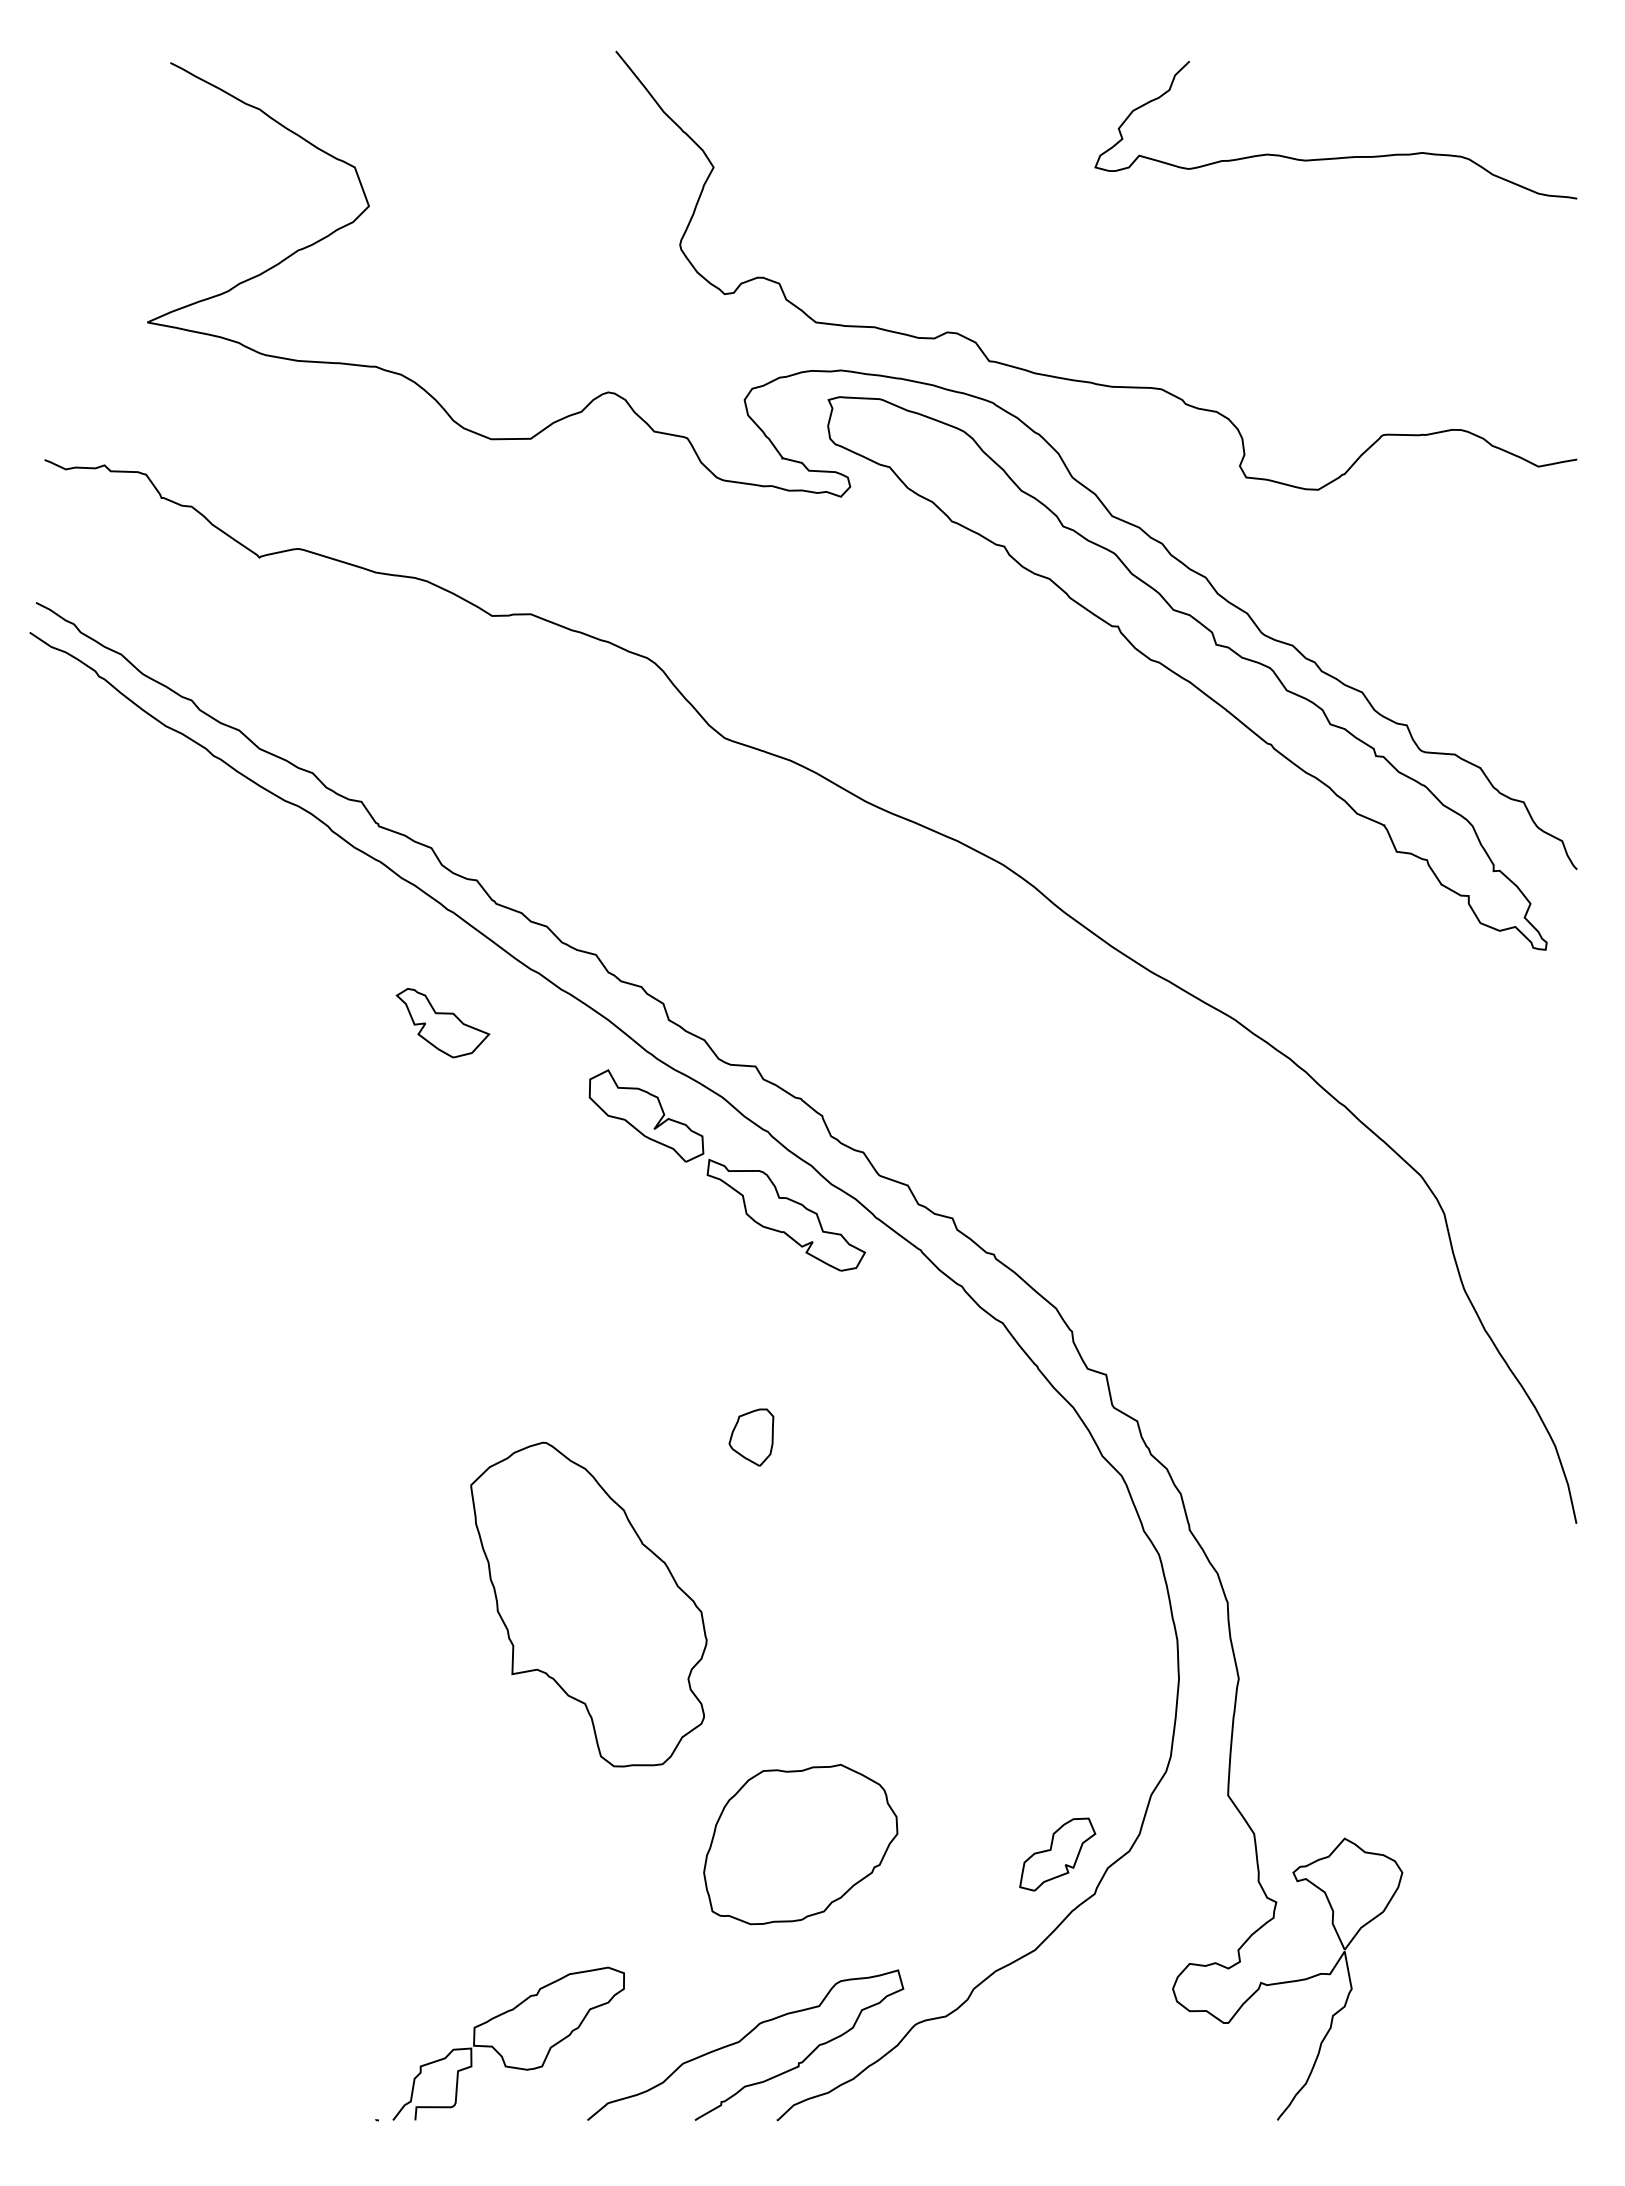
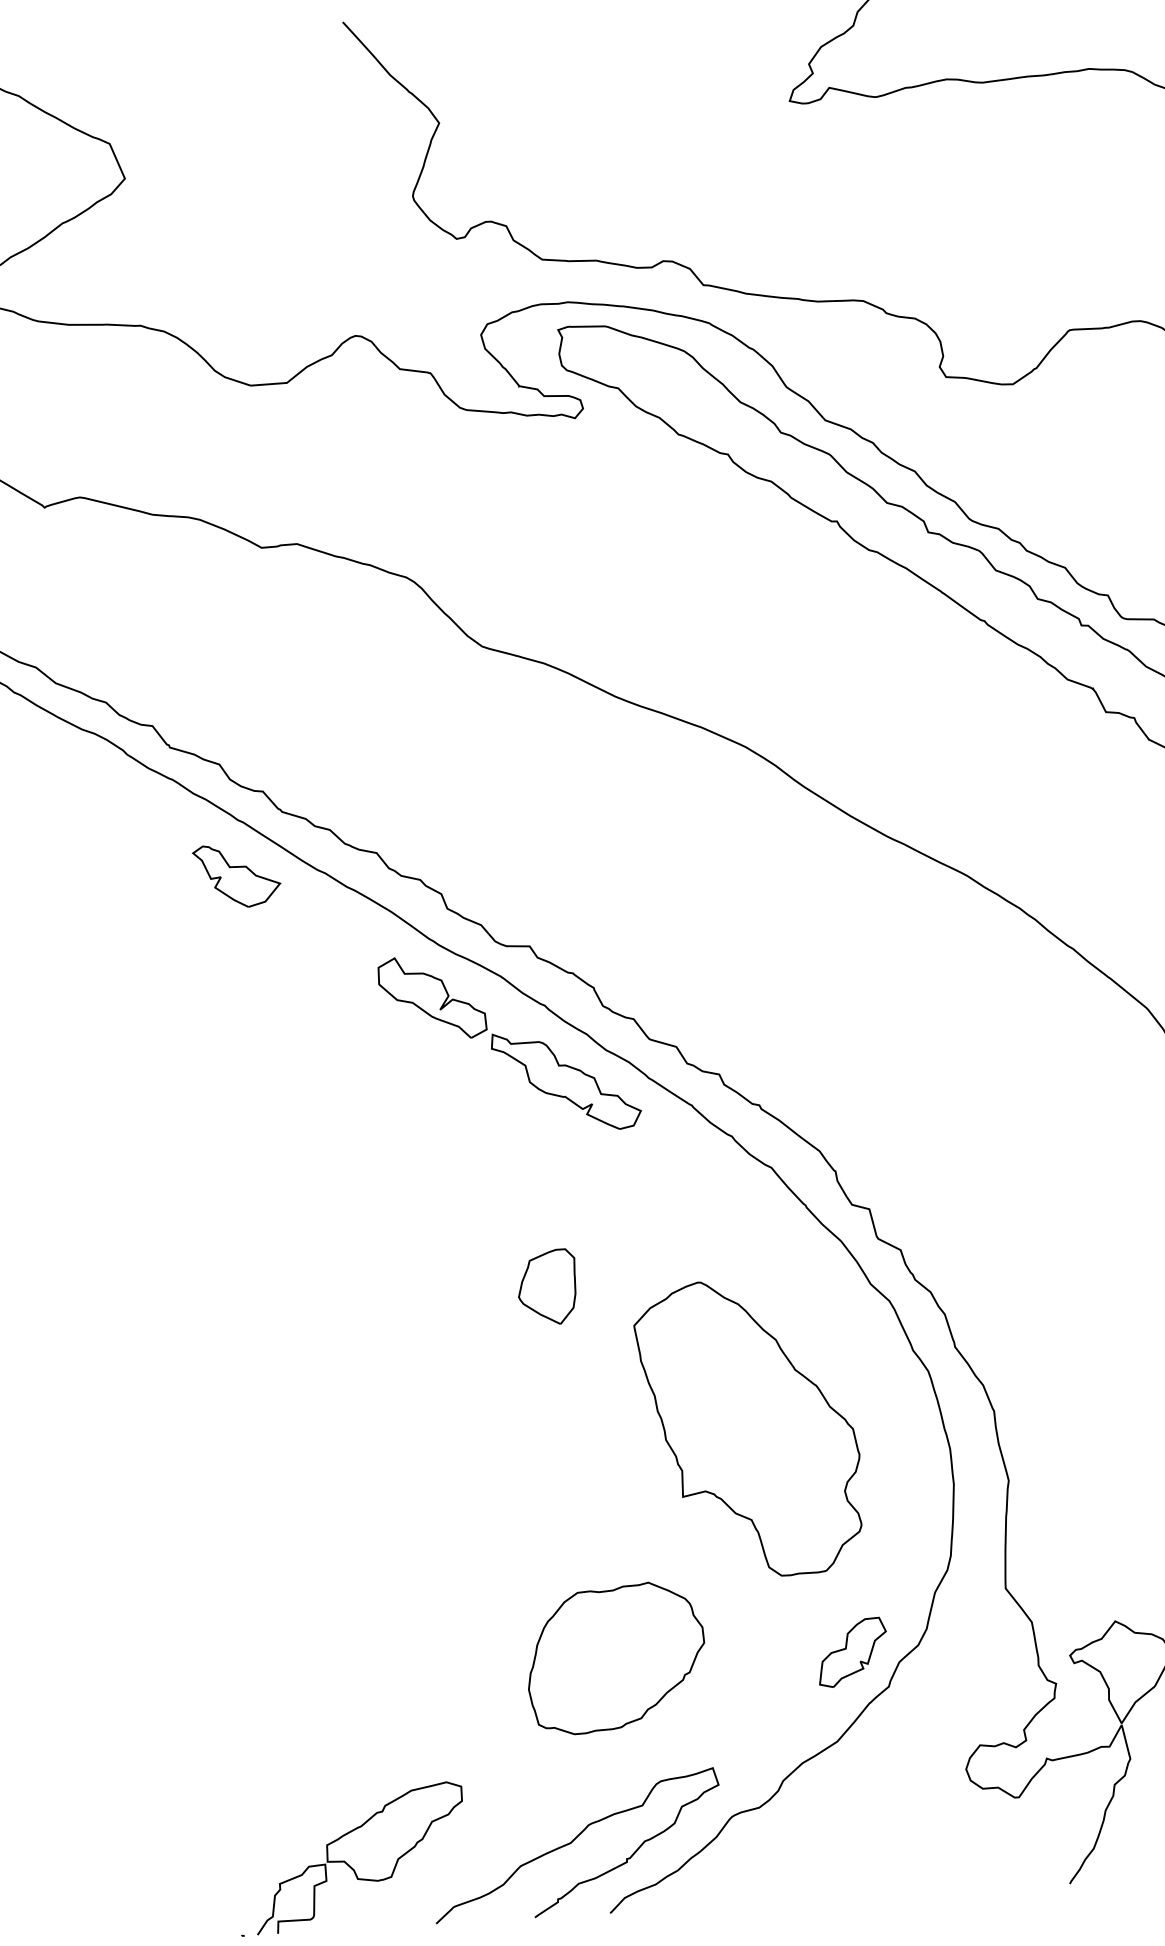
part: (442, 1023) -> (236, 876), moved
part: (751, 1437) -> (547, 1287), size x1.43
part: (588, 1604) -> (748, 1428), moved

